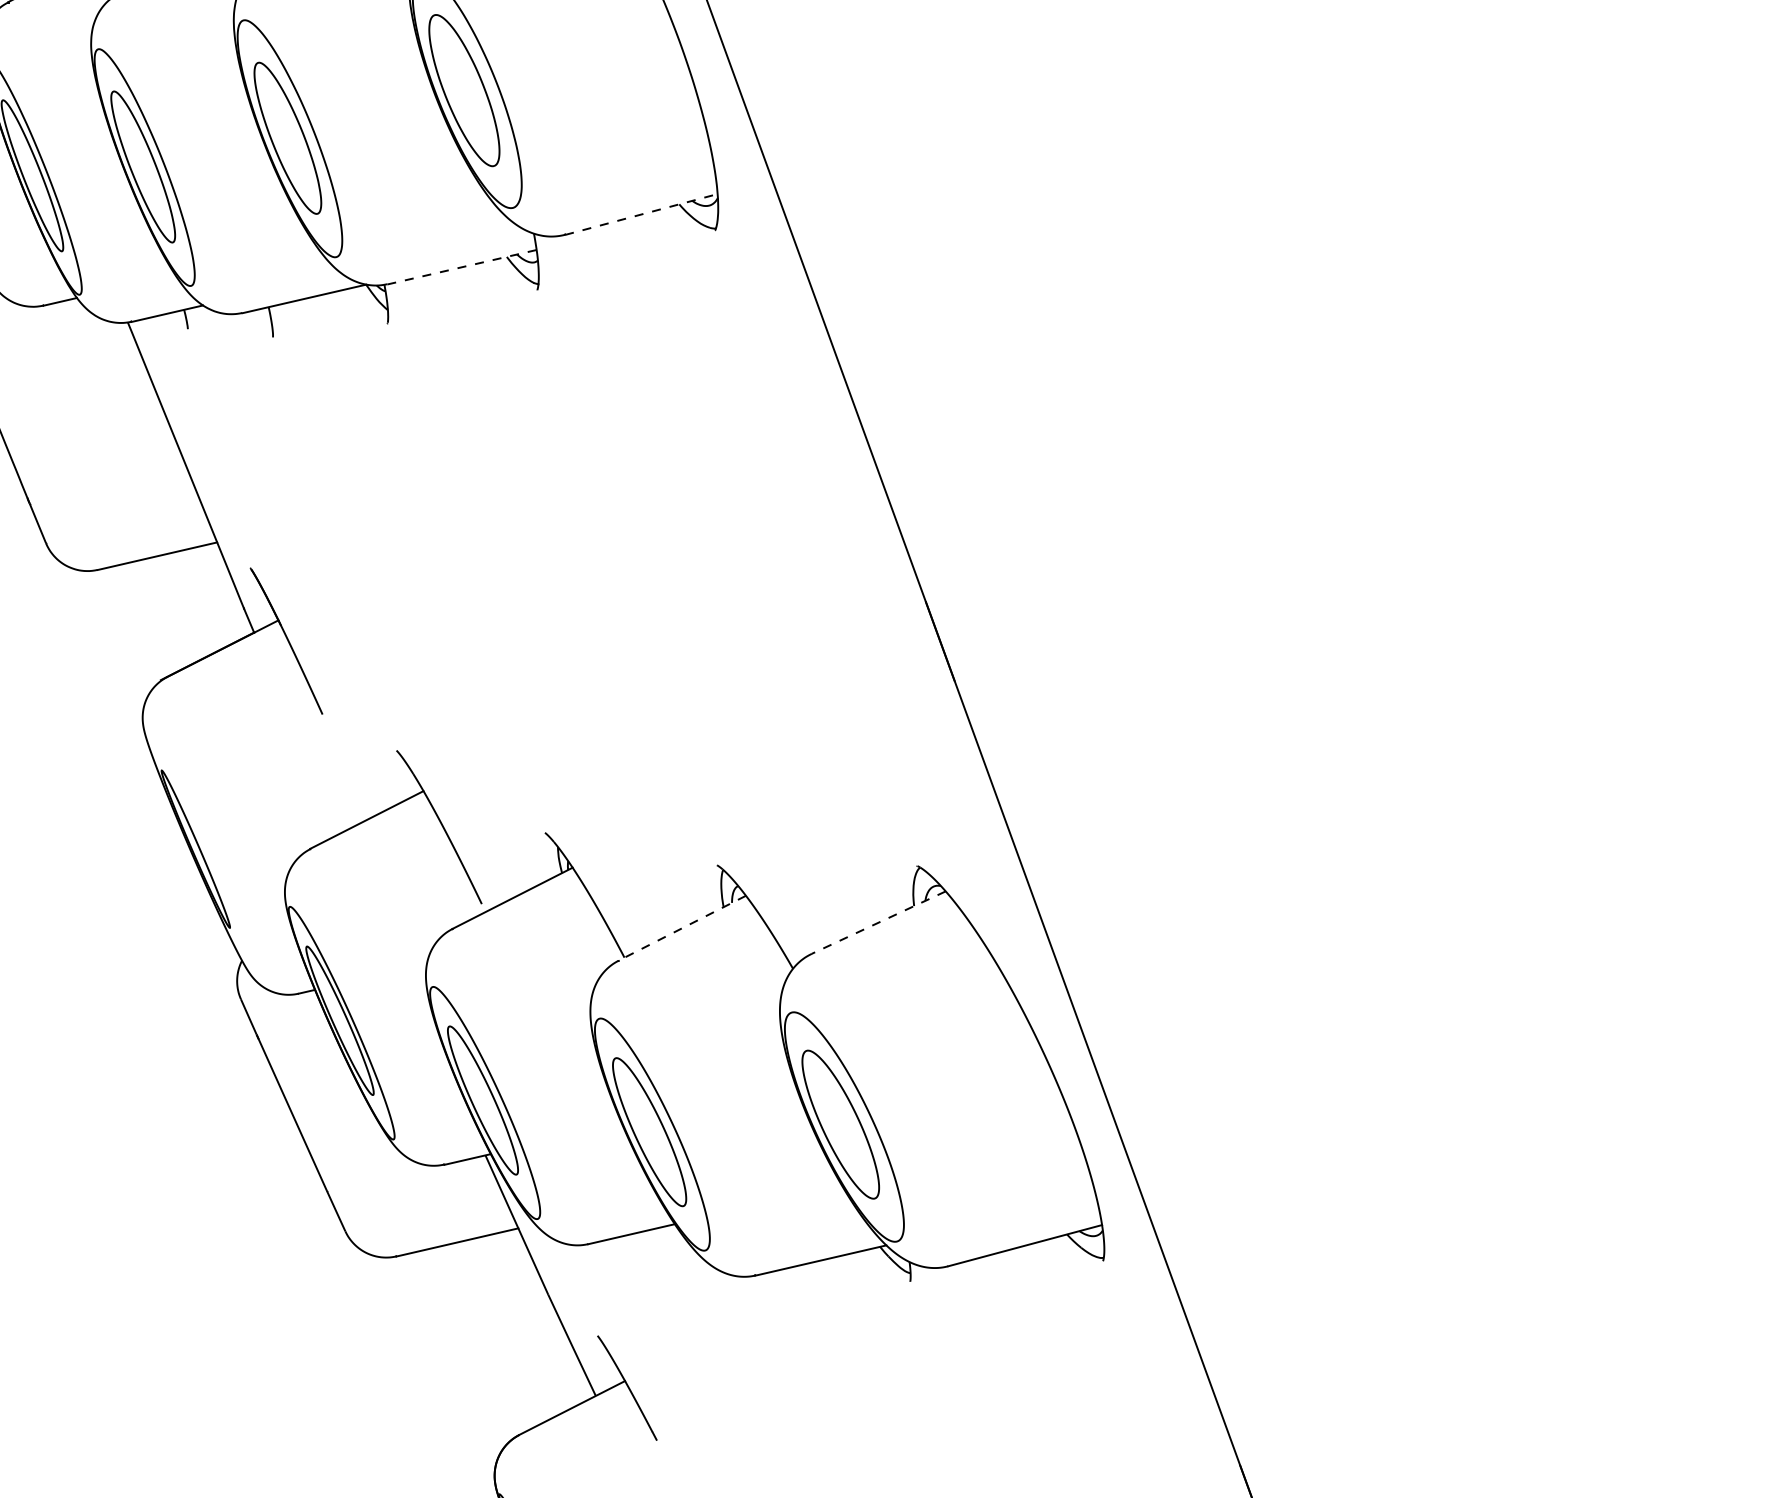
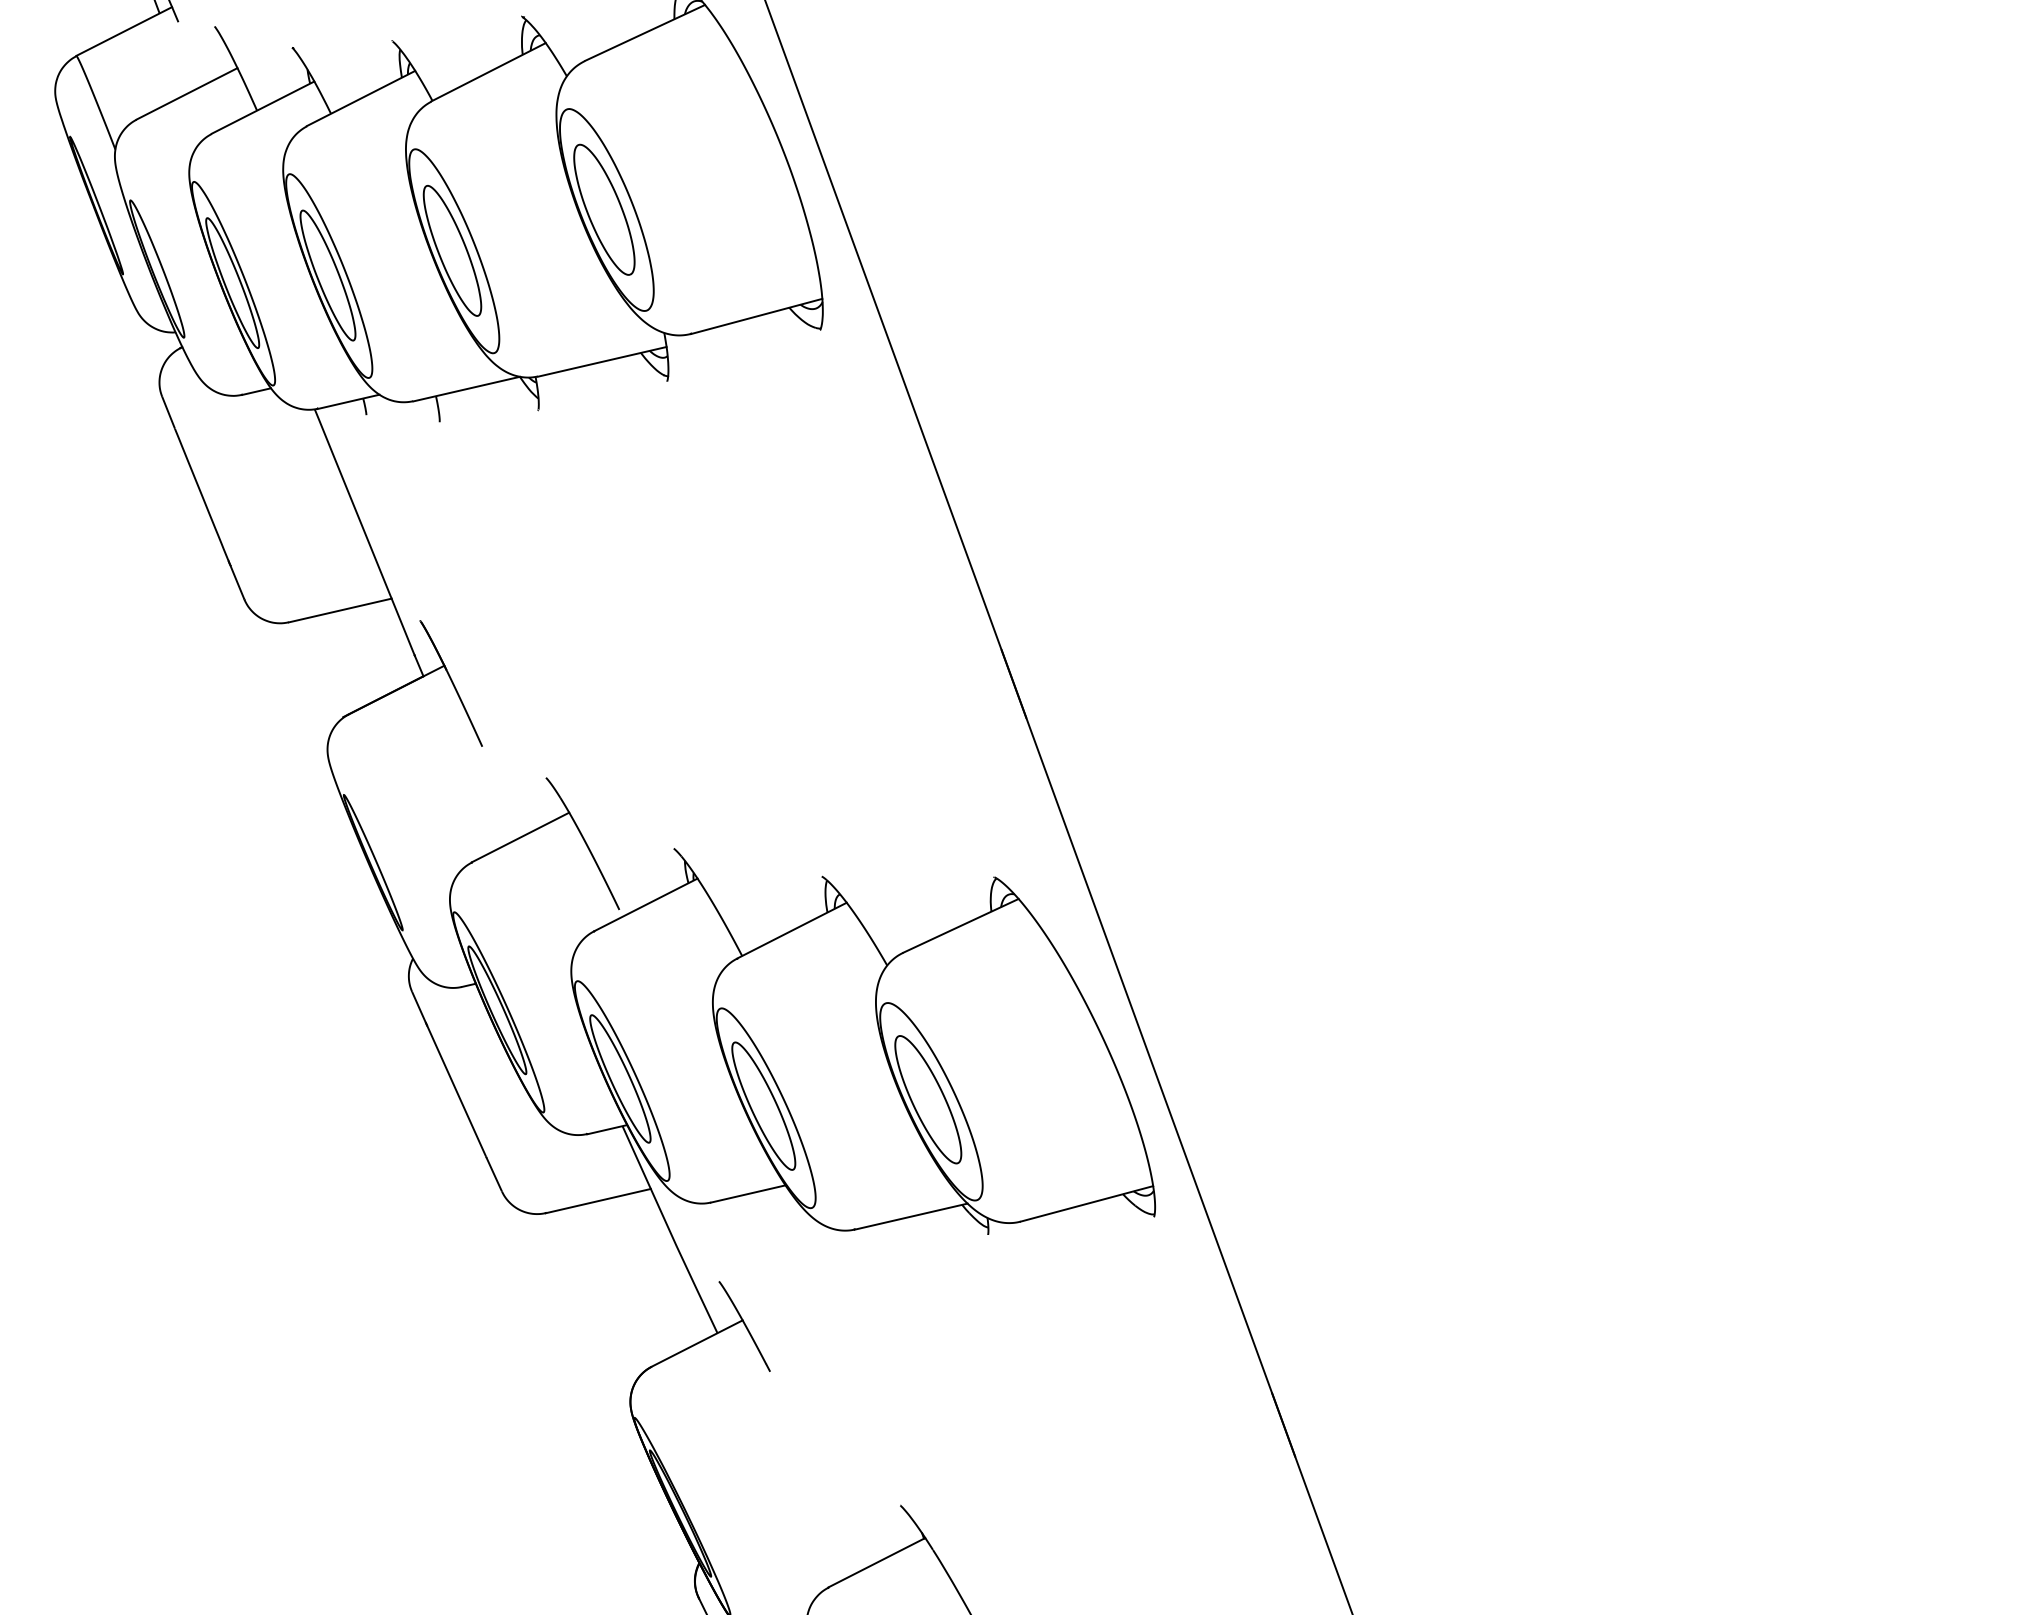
line: (641, 214) -> (756, 316), dashed -> solid
line: (462, 266) -> (602, 361), dashed -> solid
line: (878, 922) -> (960, 925), dashed -> solid
line: (681, 928) -> (791, 930), dashed -> solid

